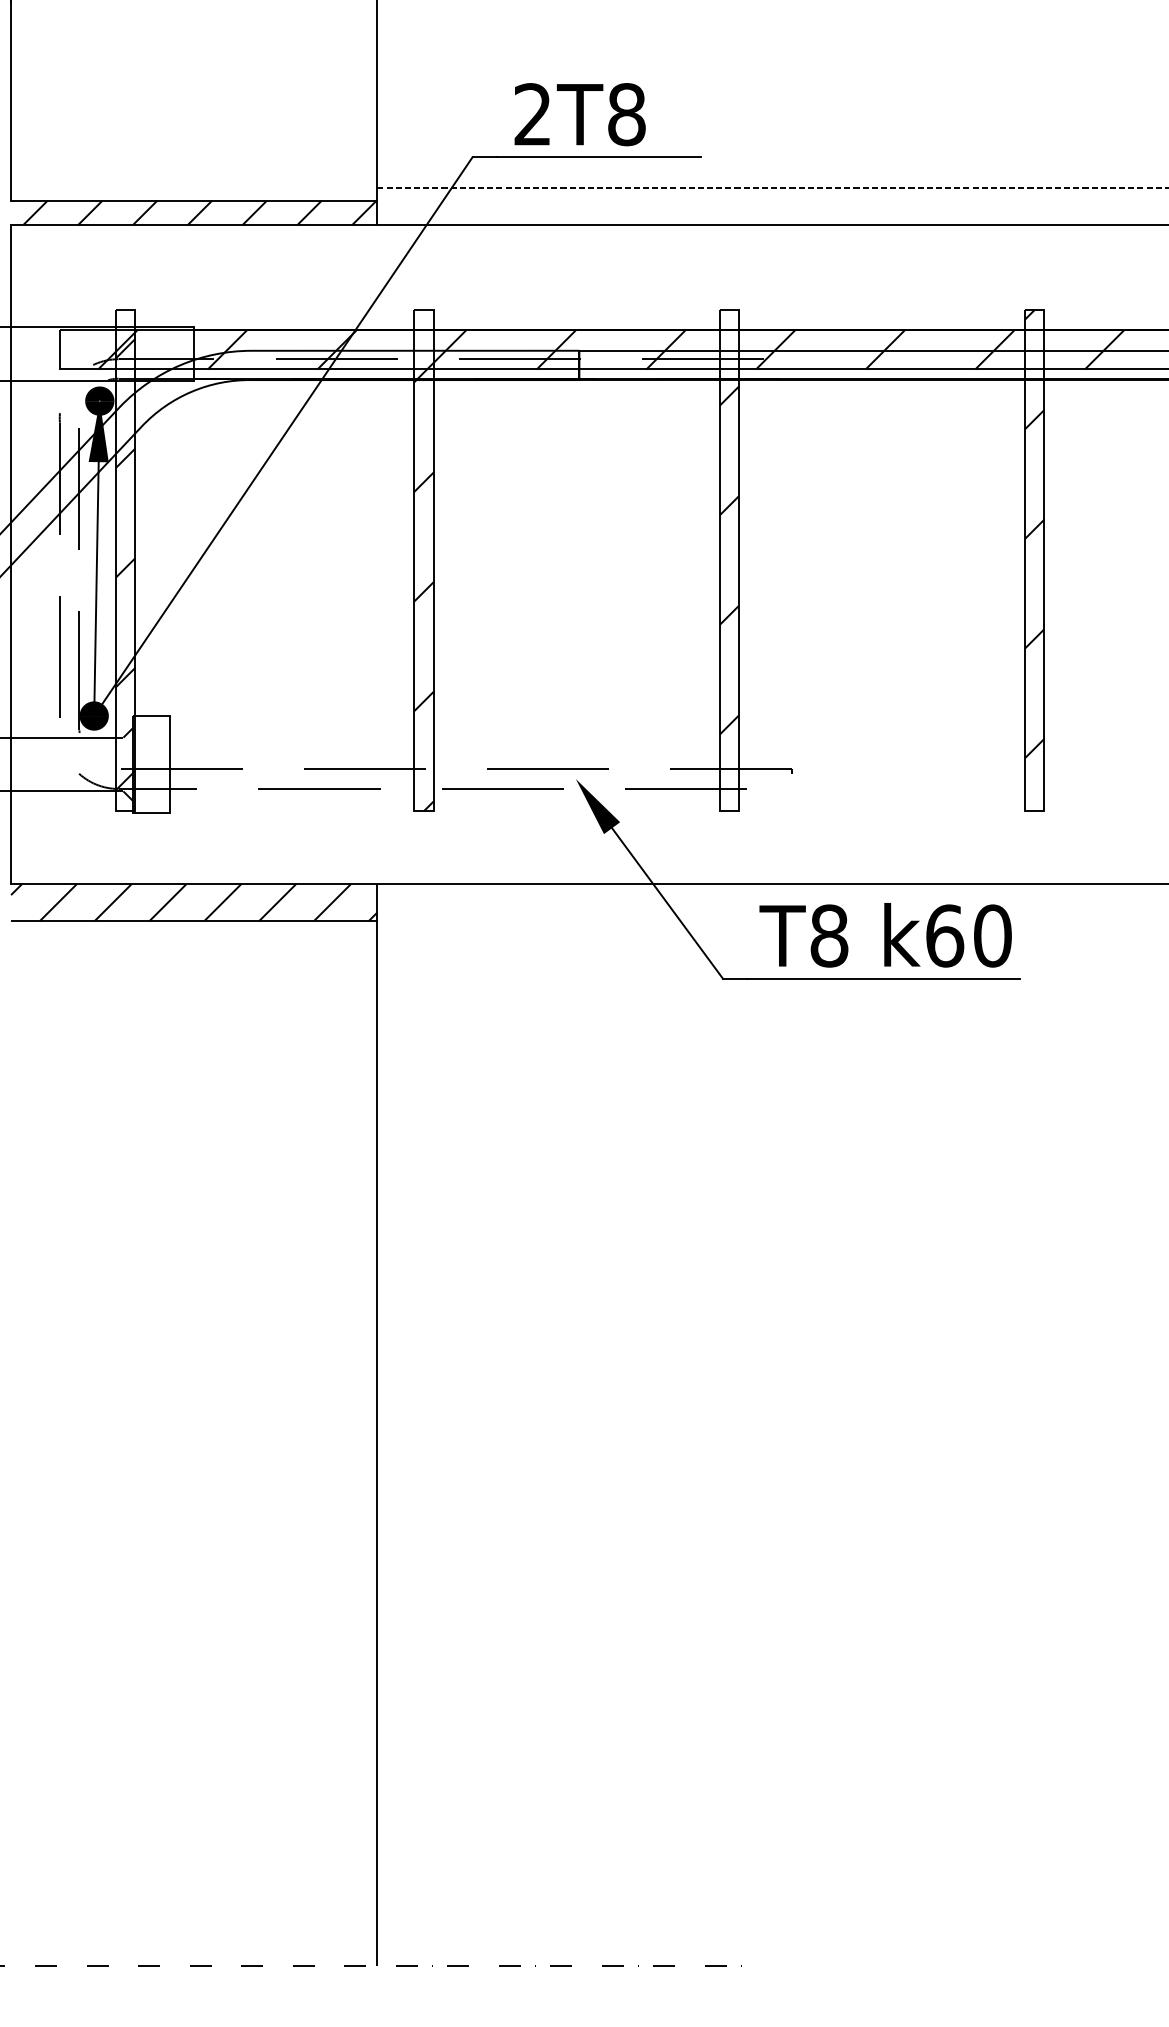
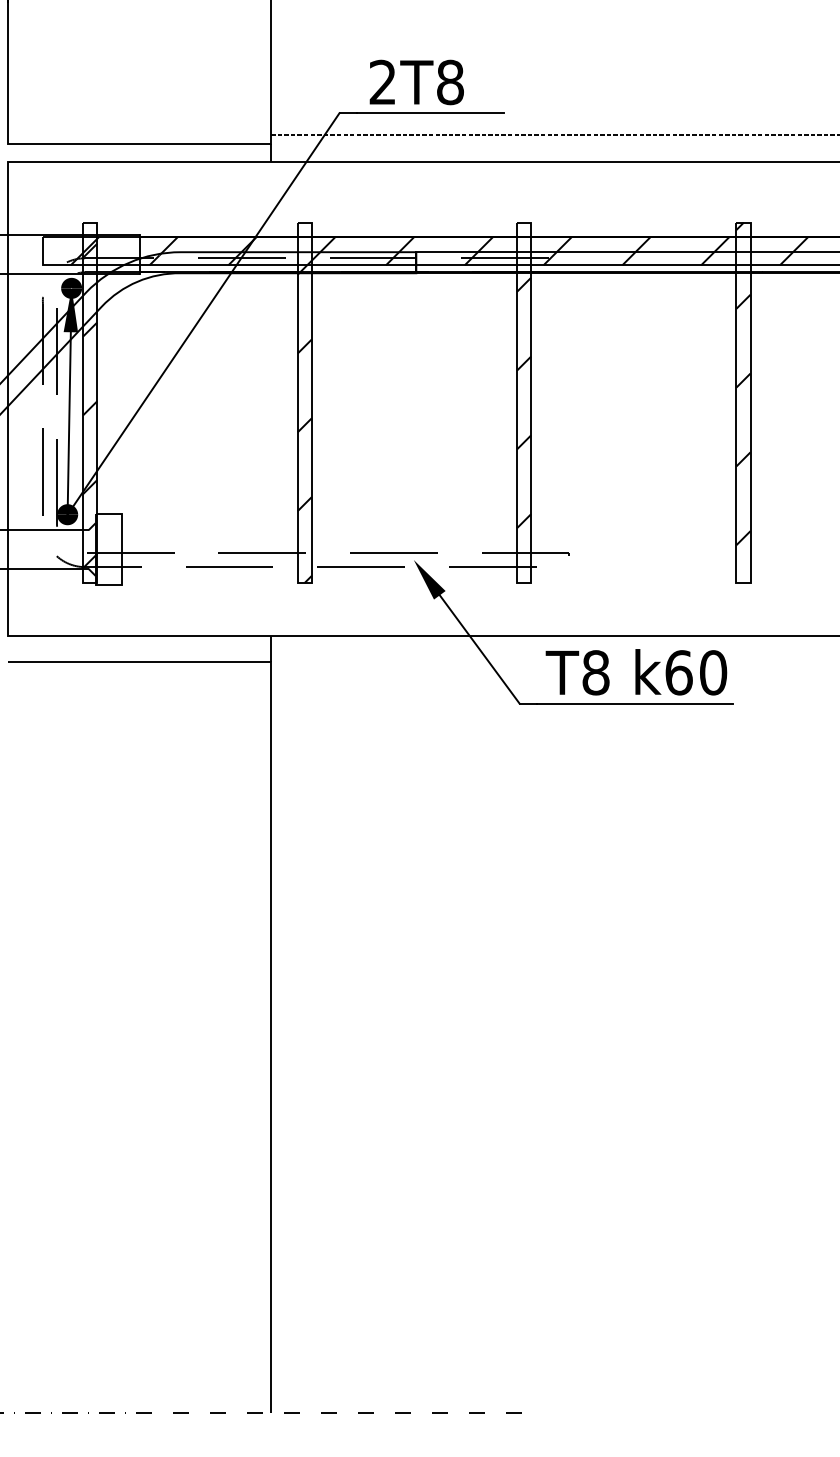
hatch: (199, 212) -> (143, 152), removed
hatch: (194, 902) -> (139, 648), removed

